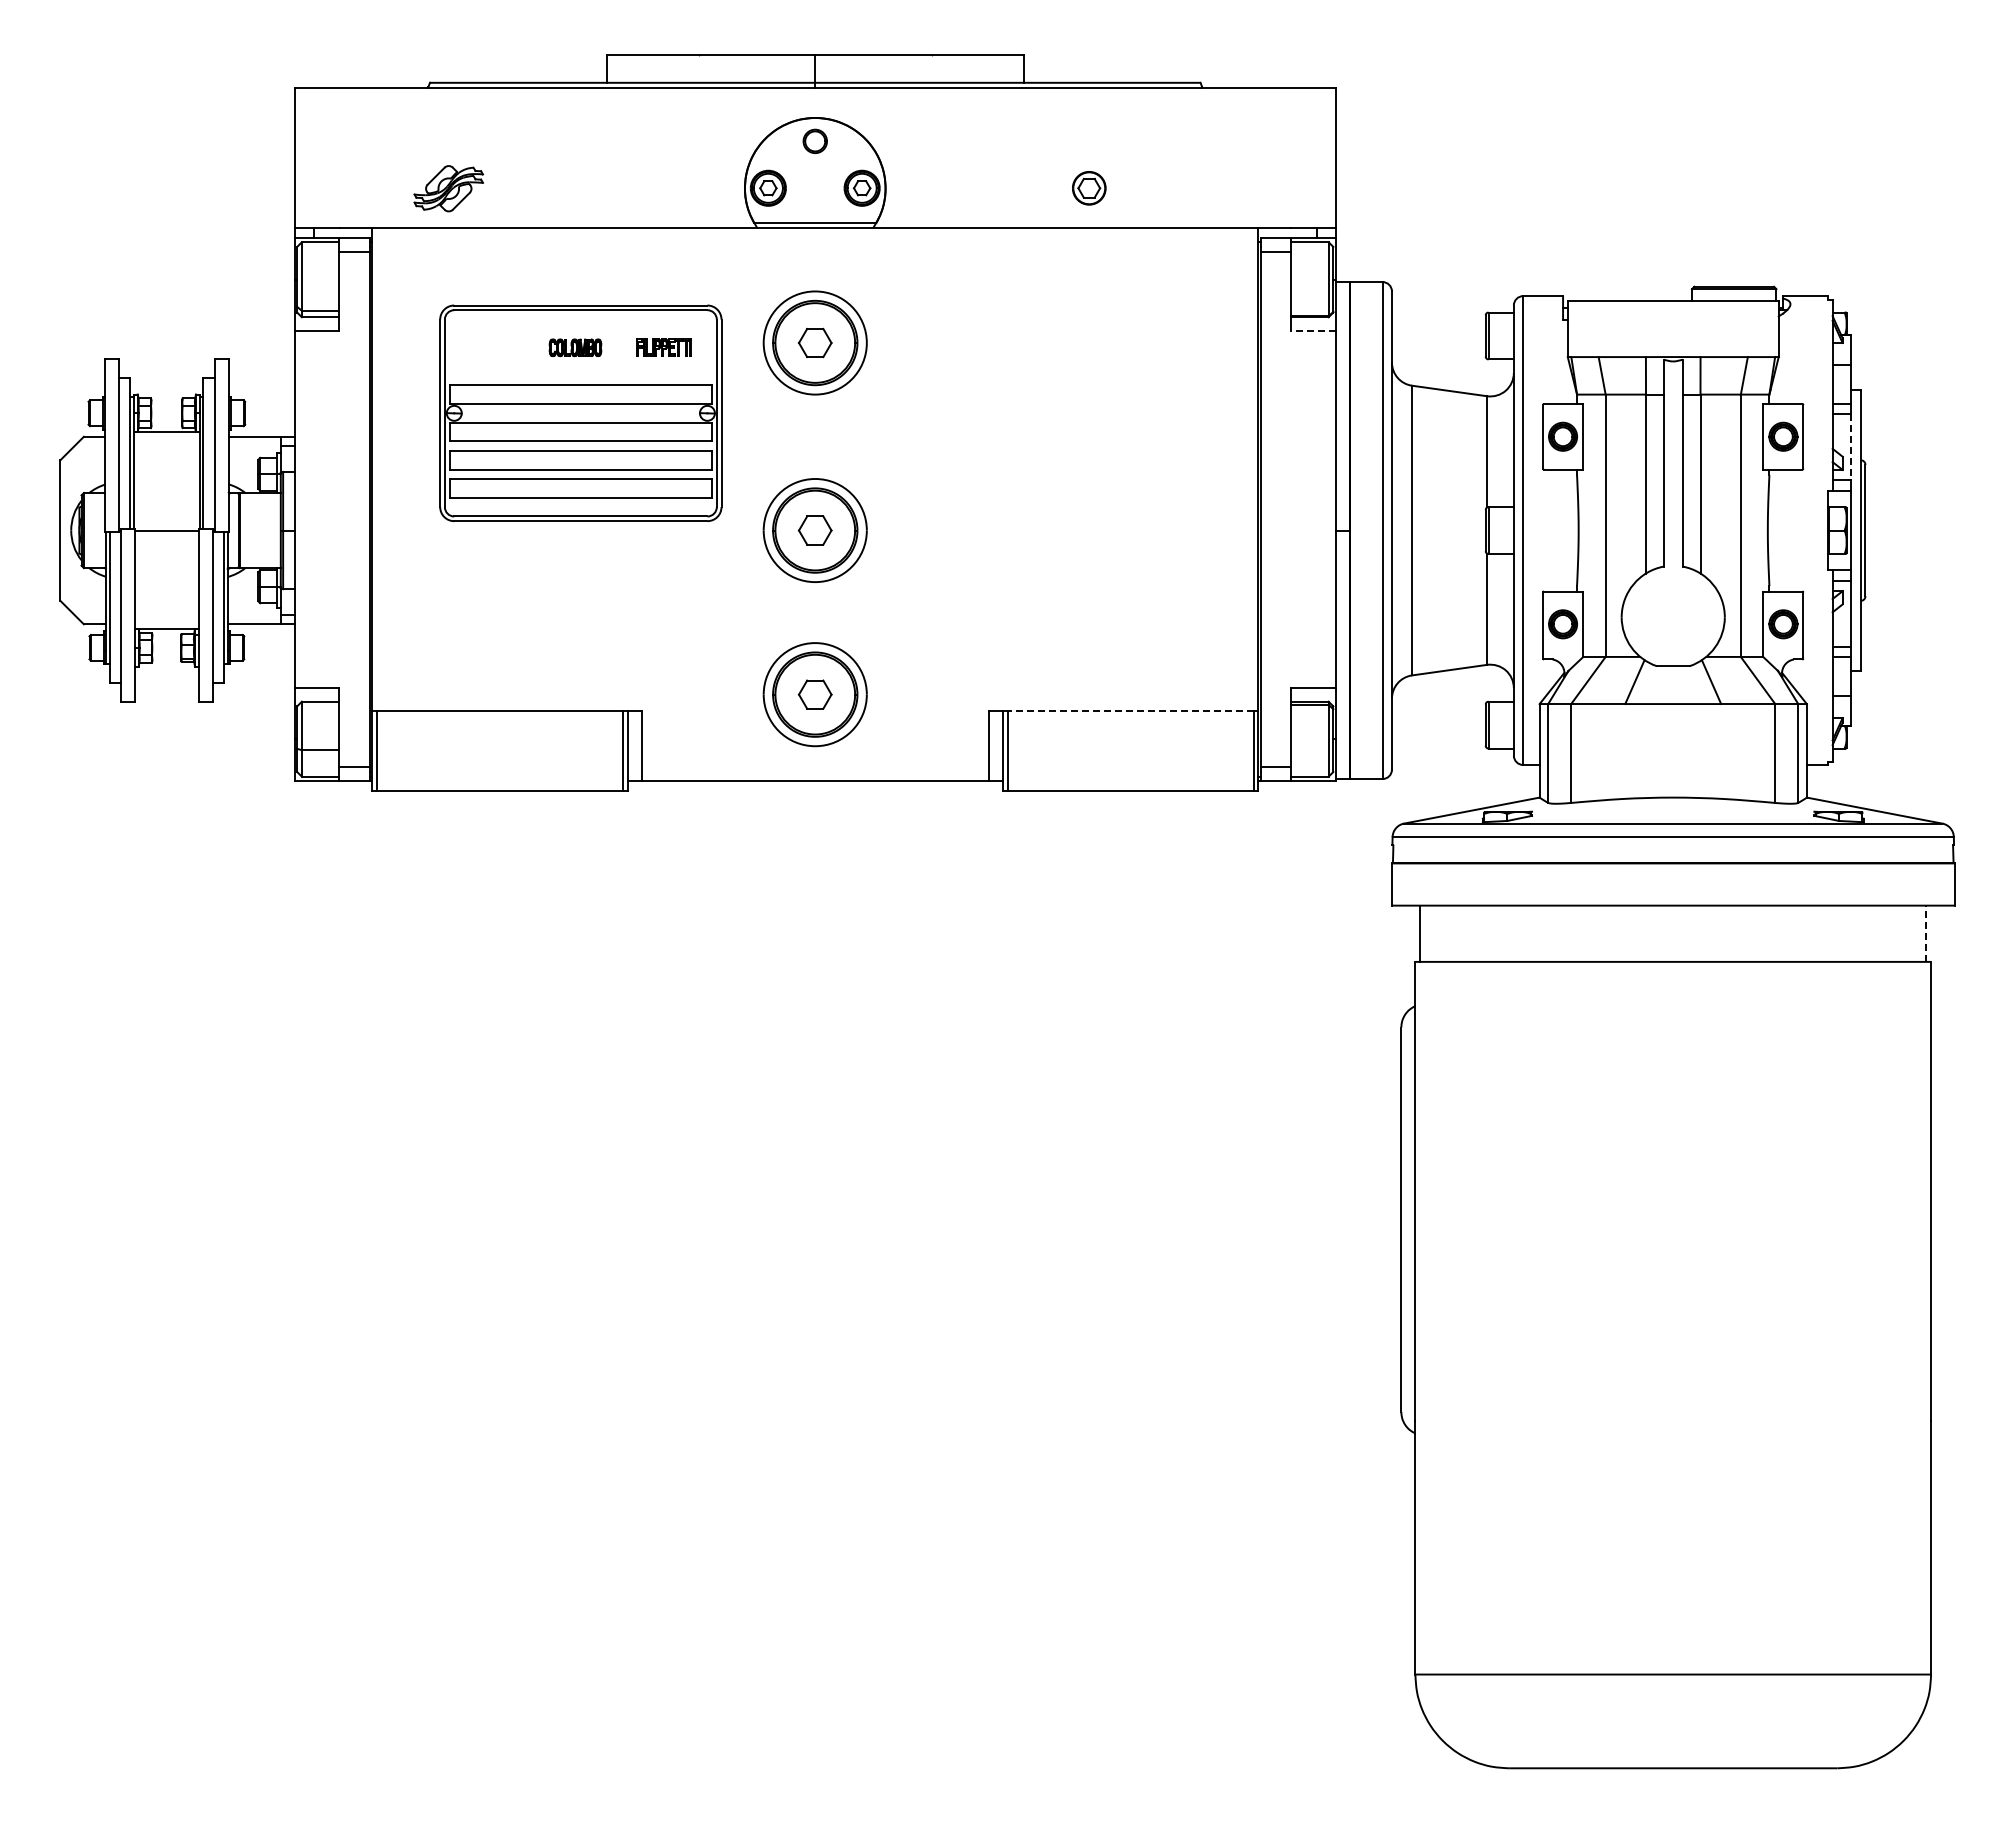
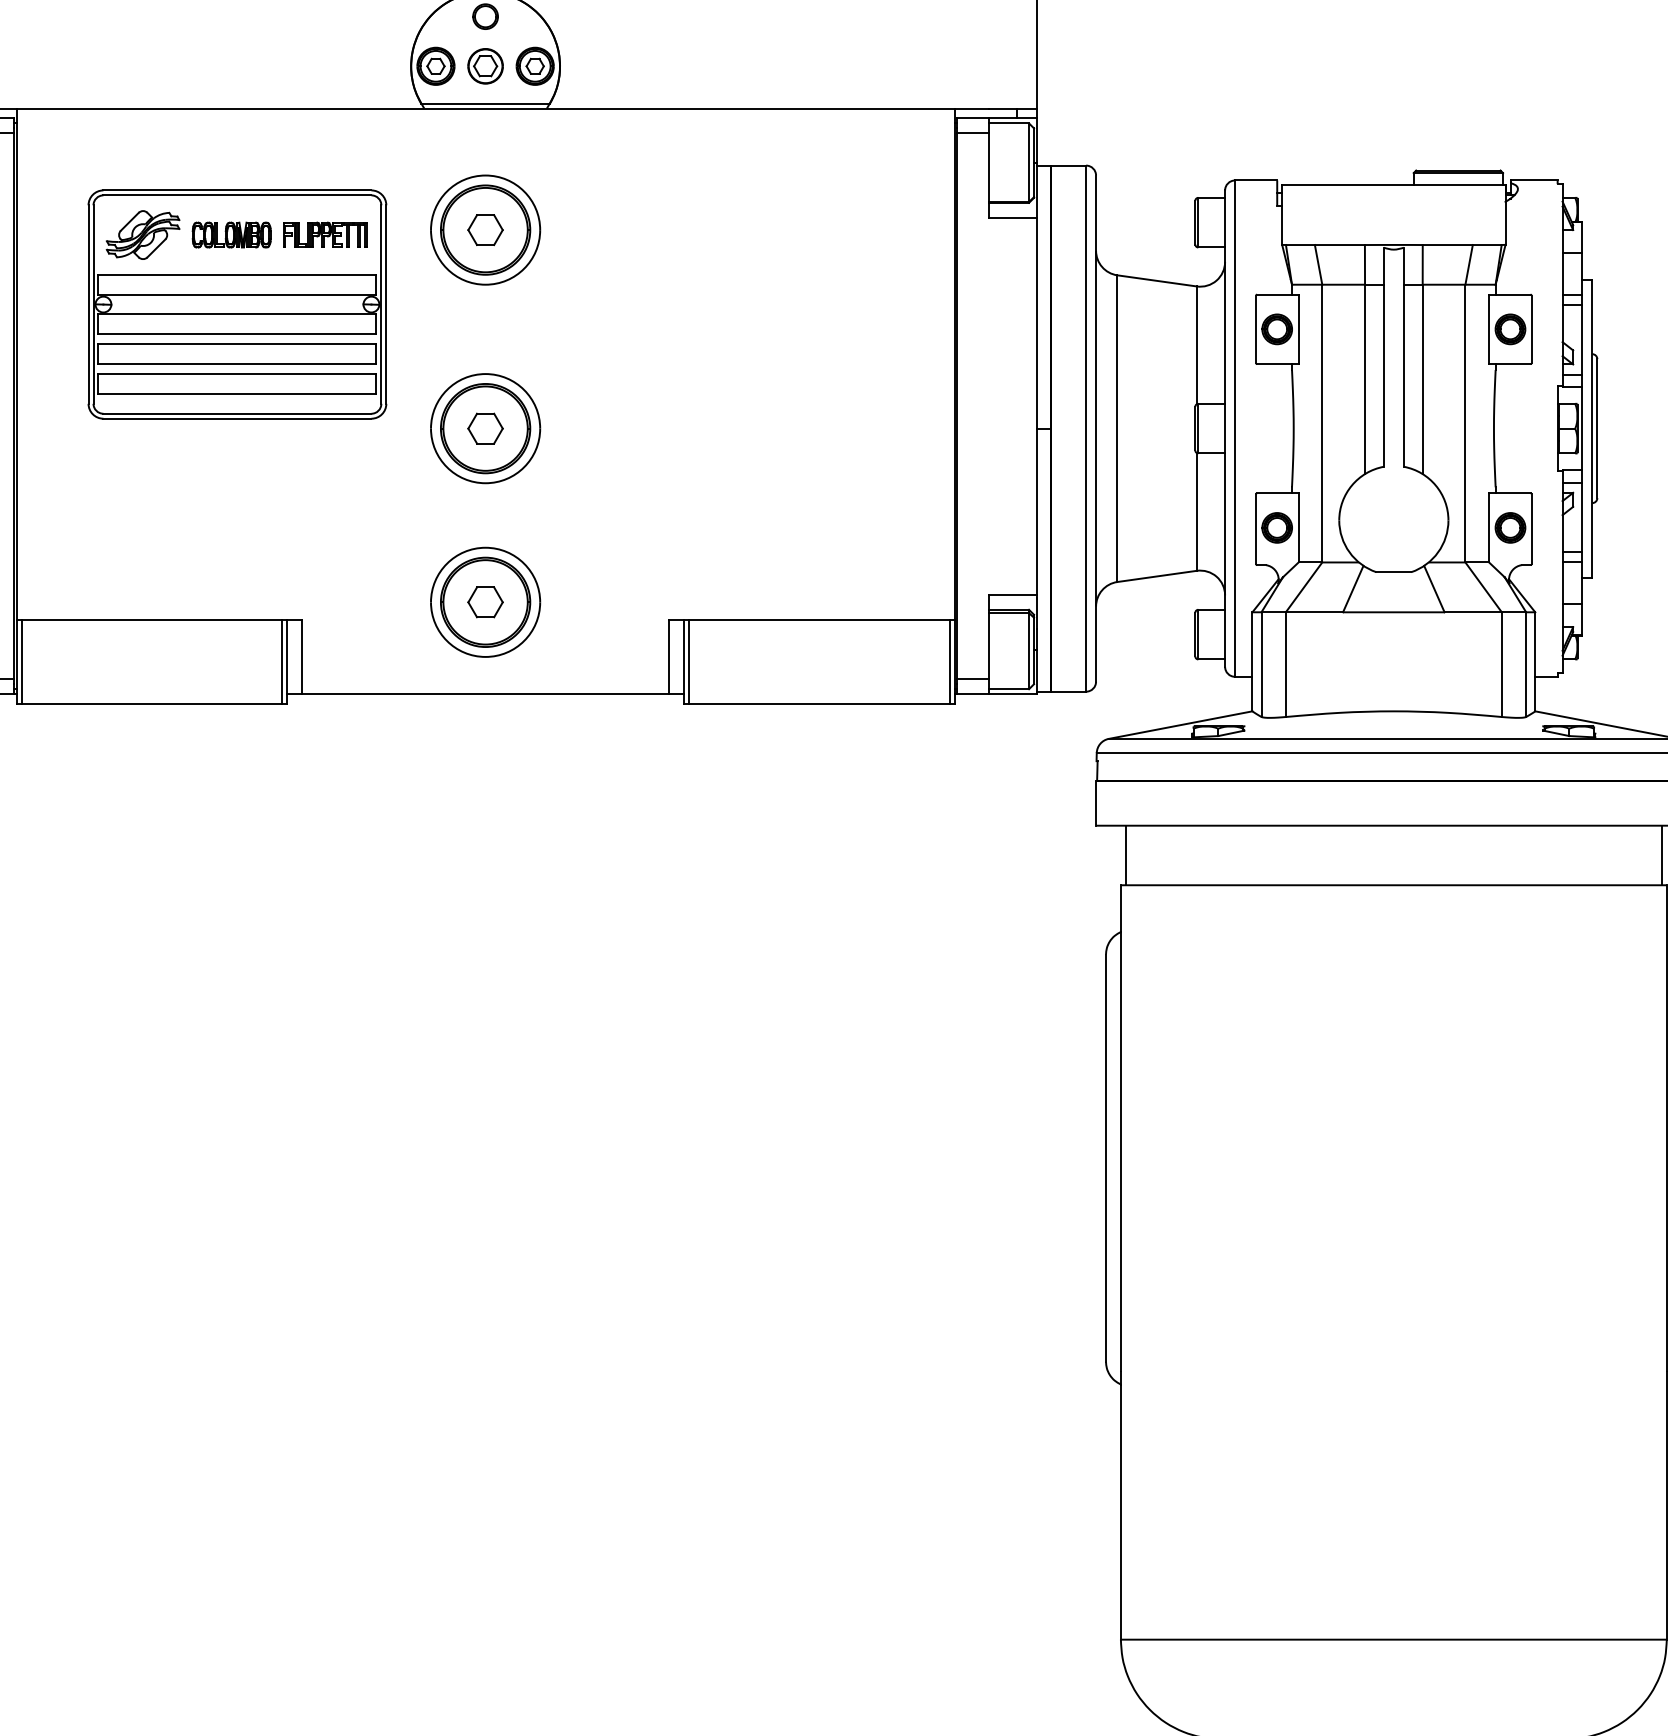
part: (448, 188) -> (142, 234), moved
part: (1089, 188) -> (485, 66), moved
line: (1312, 331) -> (1011, 217), dashed -> solid
part: (575, 347) -> (231, 234), size x1.43
part: (663, 347) -> (324, 234), size x1.43
line: (1851, 447) -> (1582, 340), dashed -> solid
line: (1130, 711) -> (819, 620), dashed -> solid
line: (1926, 933) -> (1661, 855), dashed -> solid

